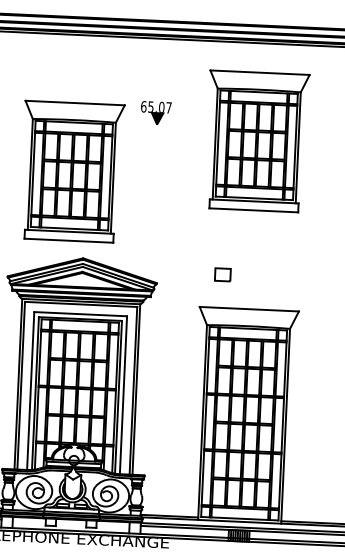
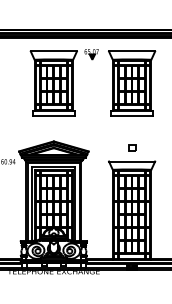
part: (92, 170) -> (63, 82), moved
part: (223, 273) -> (132, 147), moved

